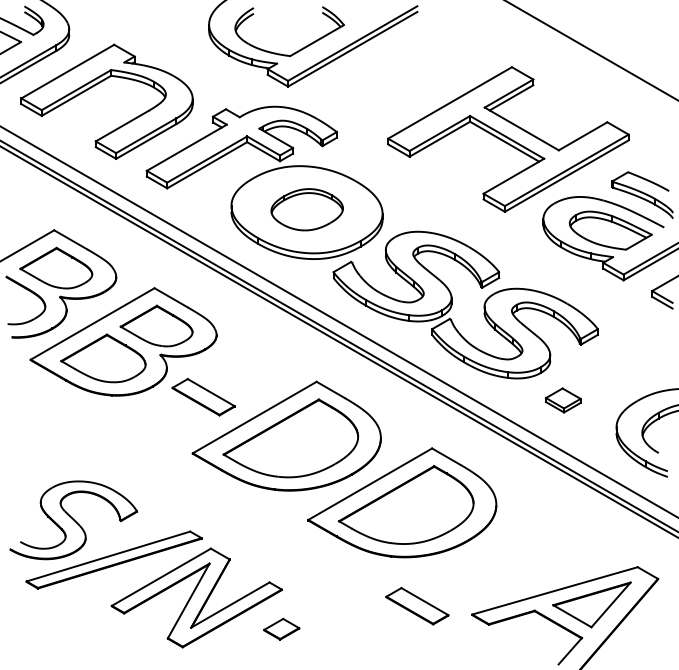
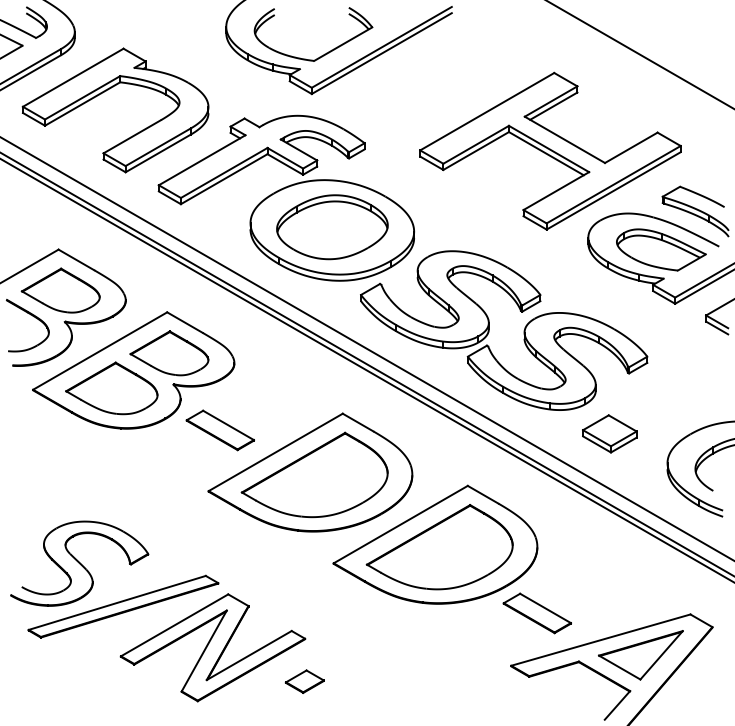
part: (307, 209) -> (332, 227), size x1.43
part: (563, 400) -> (610, 433), size x1.43
part: (417, 606) -> (537, 613), moved

